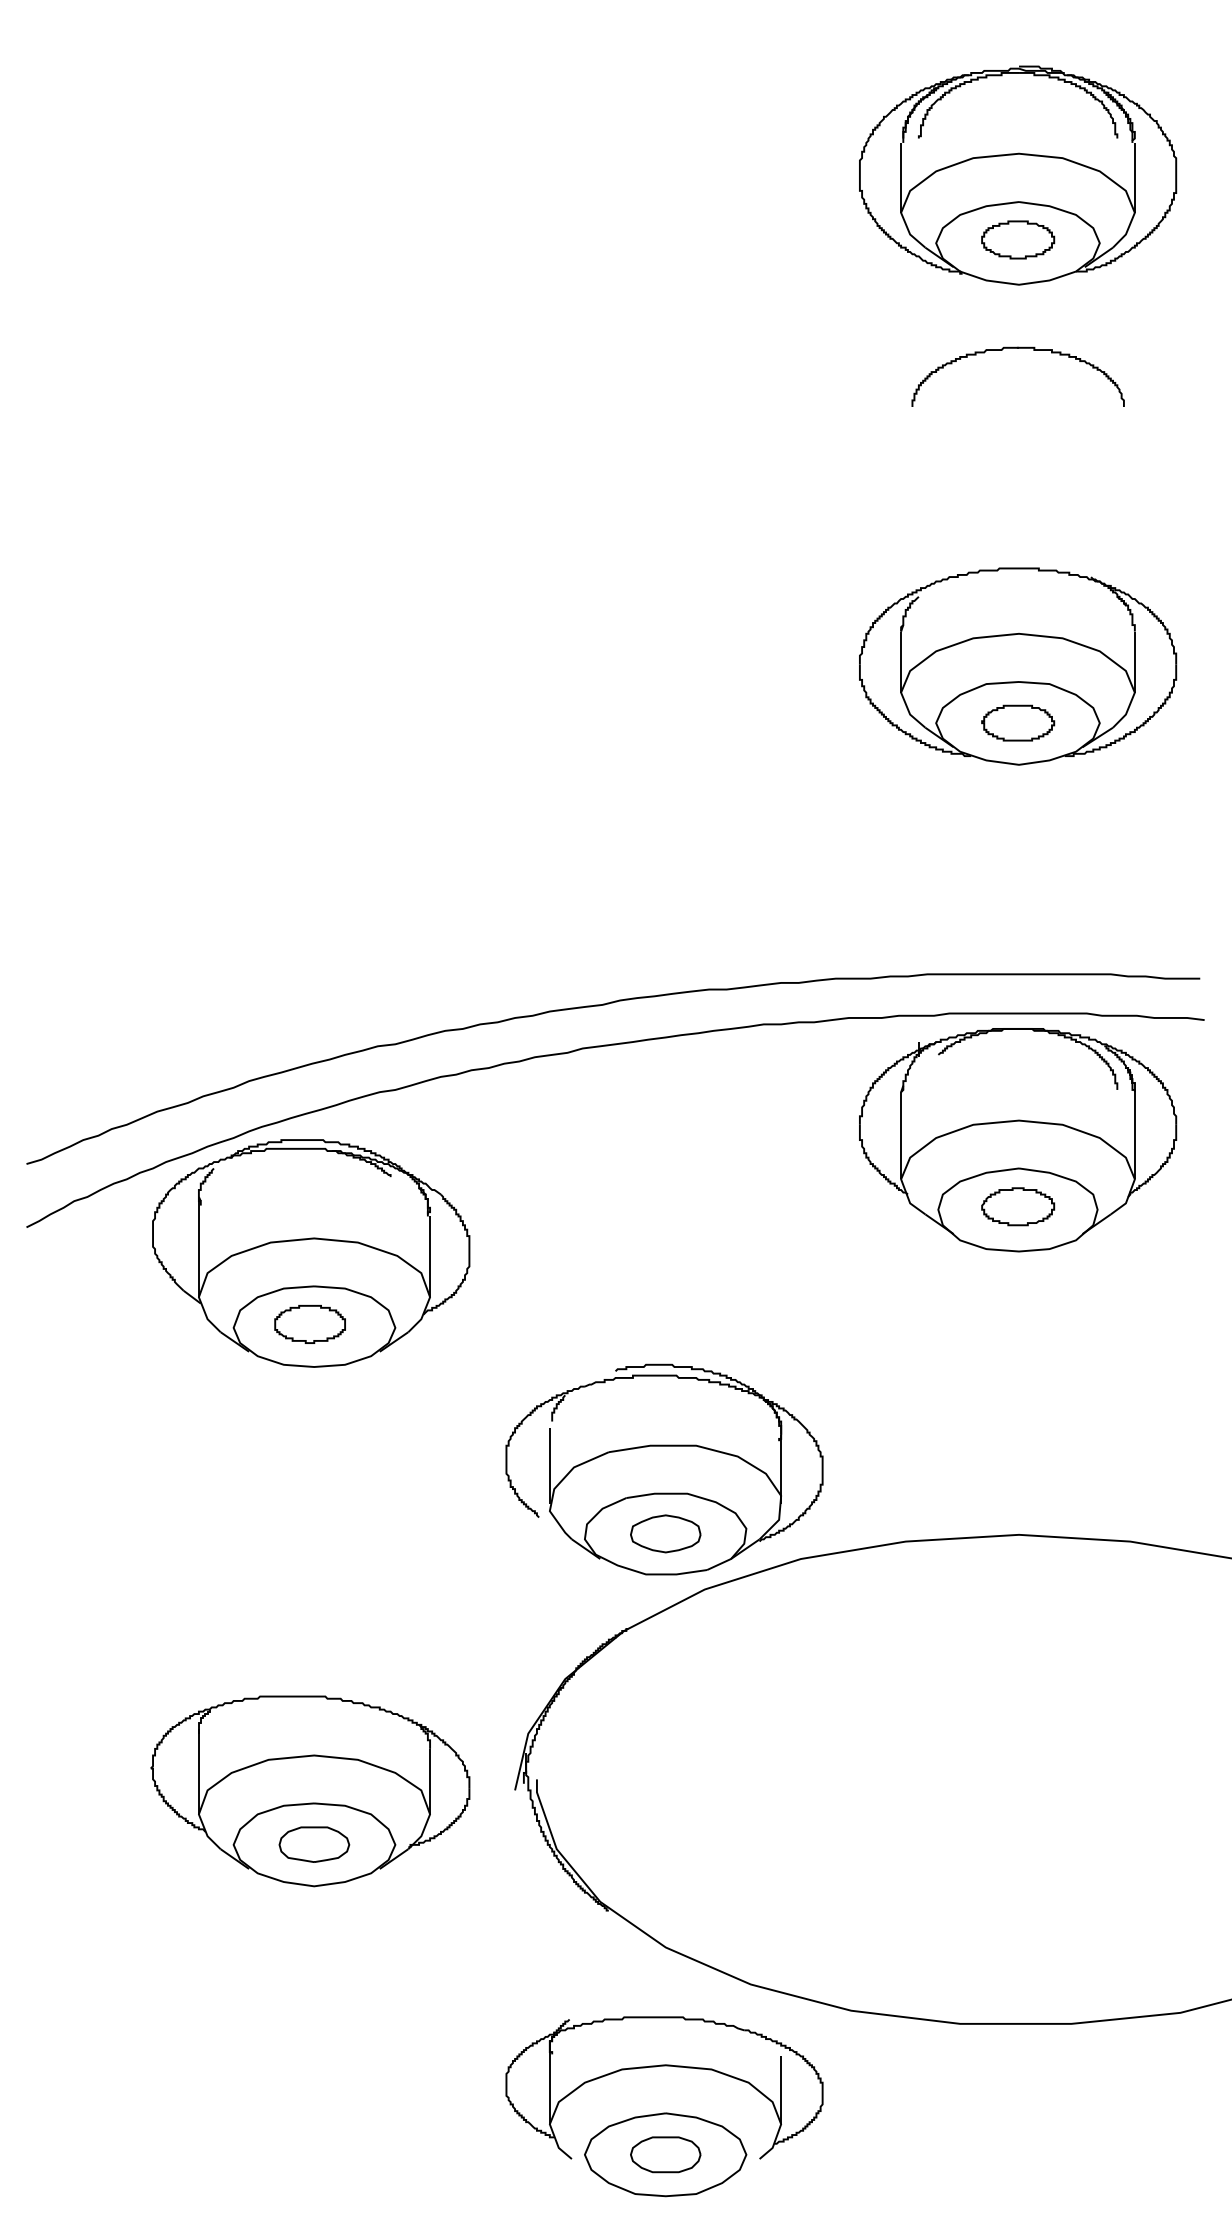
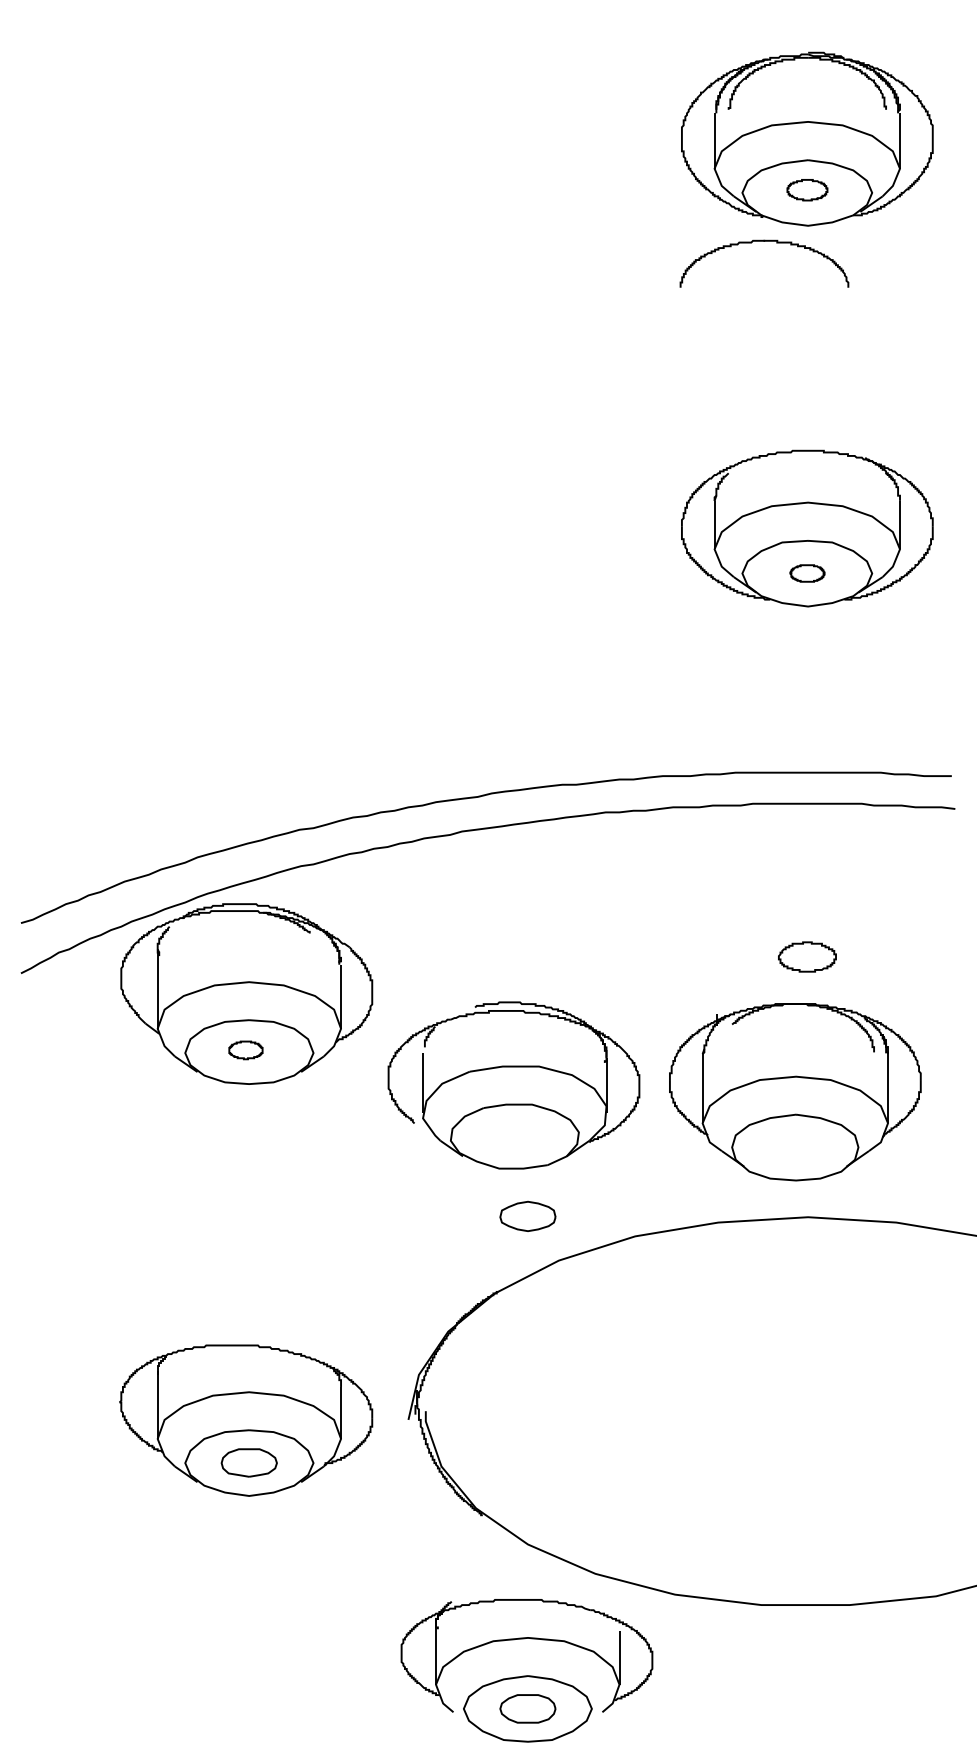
part: (1018, 238) -> (807, 189), size x0.7
part: (1018, 348) -> (764, 241), moved
part: (1018, 723) -> (807, 573), size x0.6
part: (1018, 1140) -> (795, 1092), moved
part: (309, 1324) -> (245, 1050), size x0.6
part: (663, 1469) -> (513, 1085), moved

